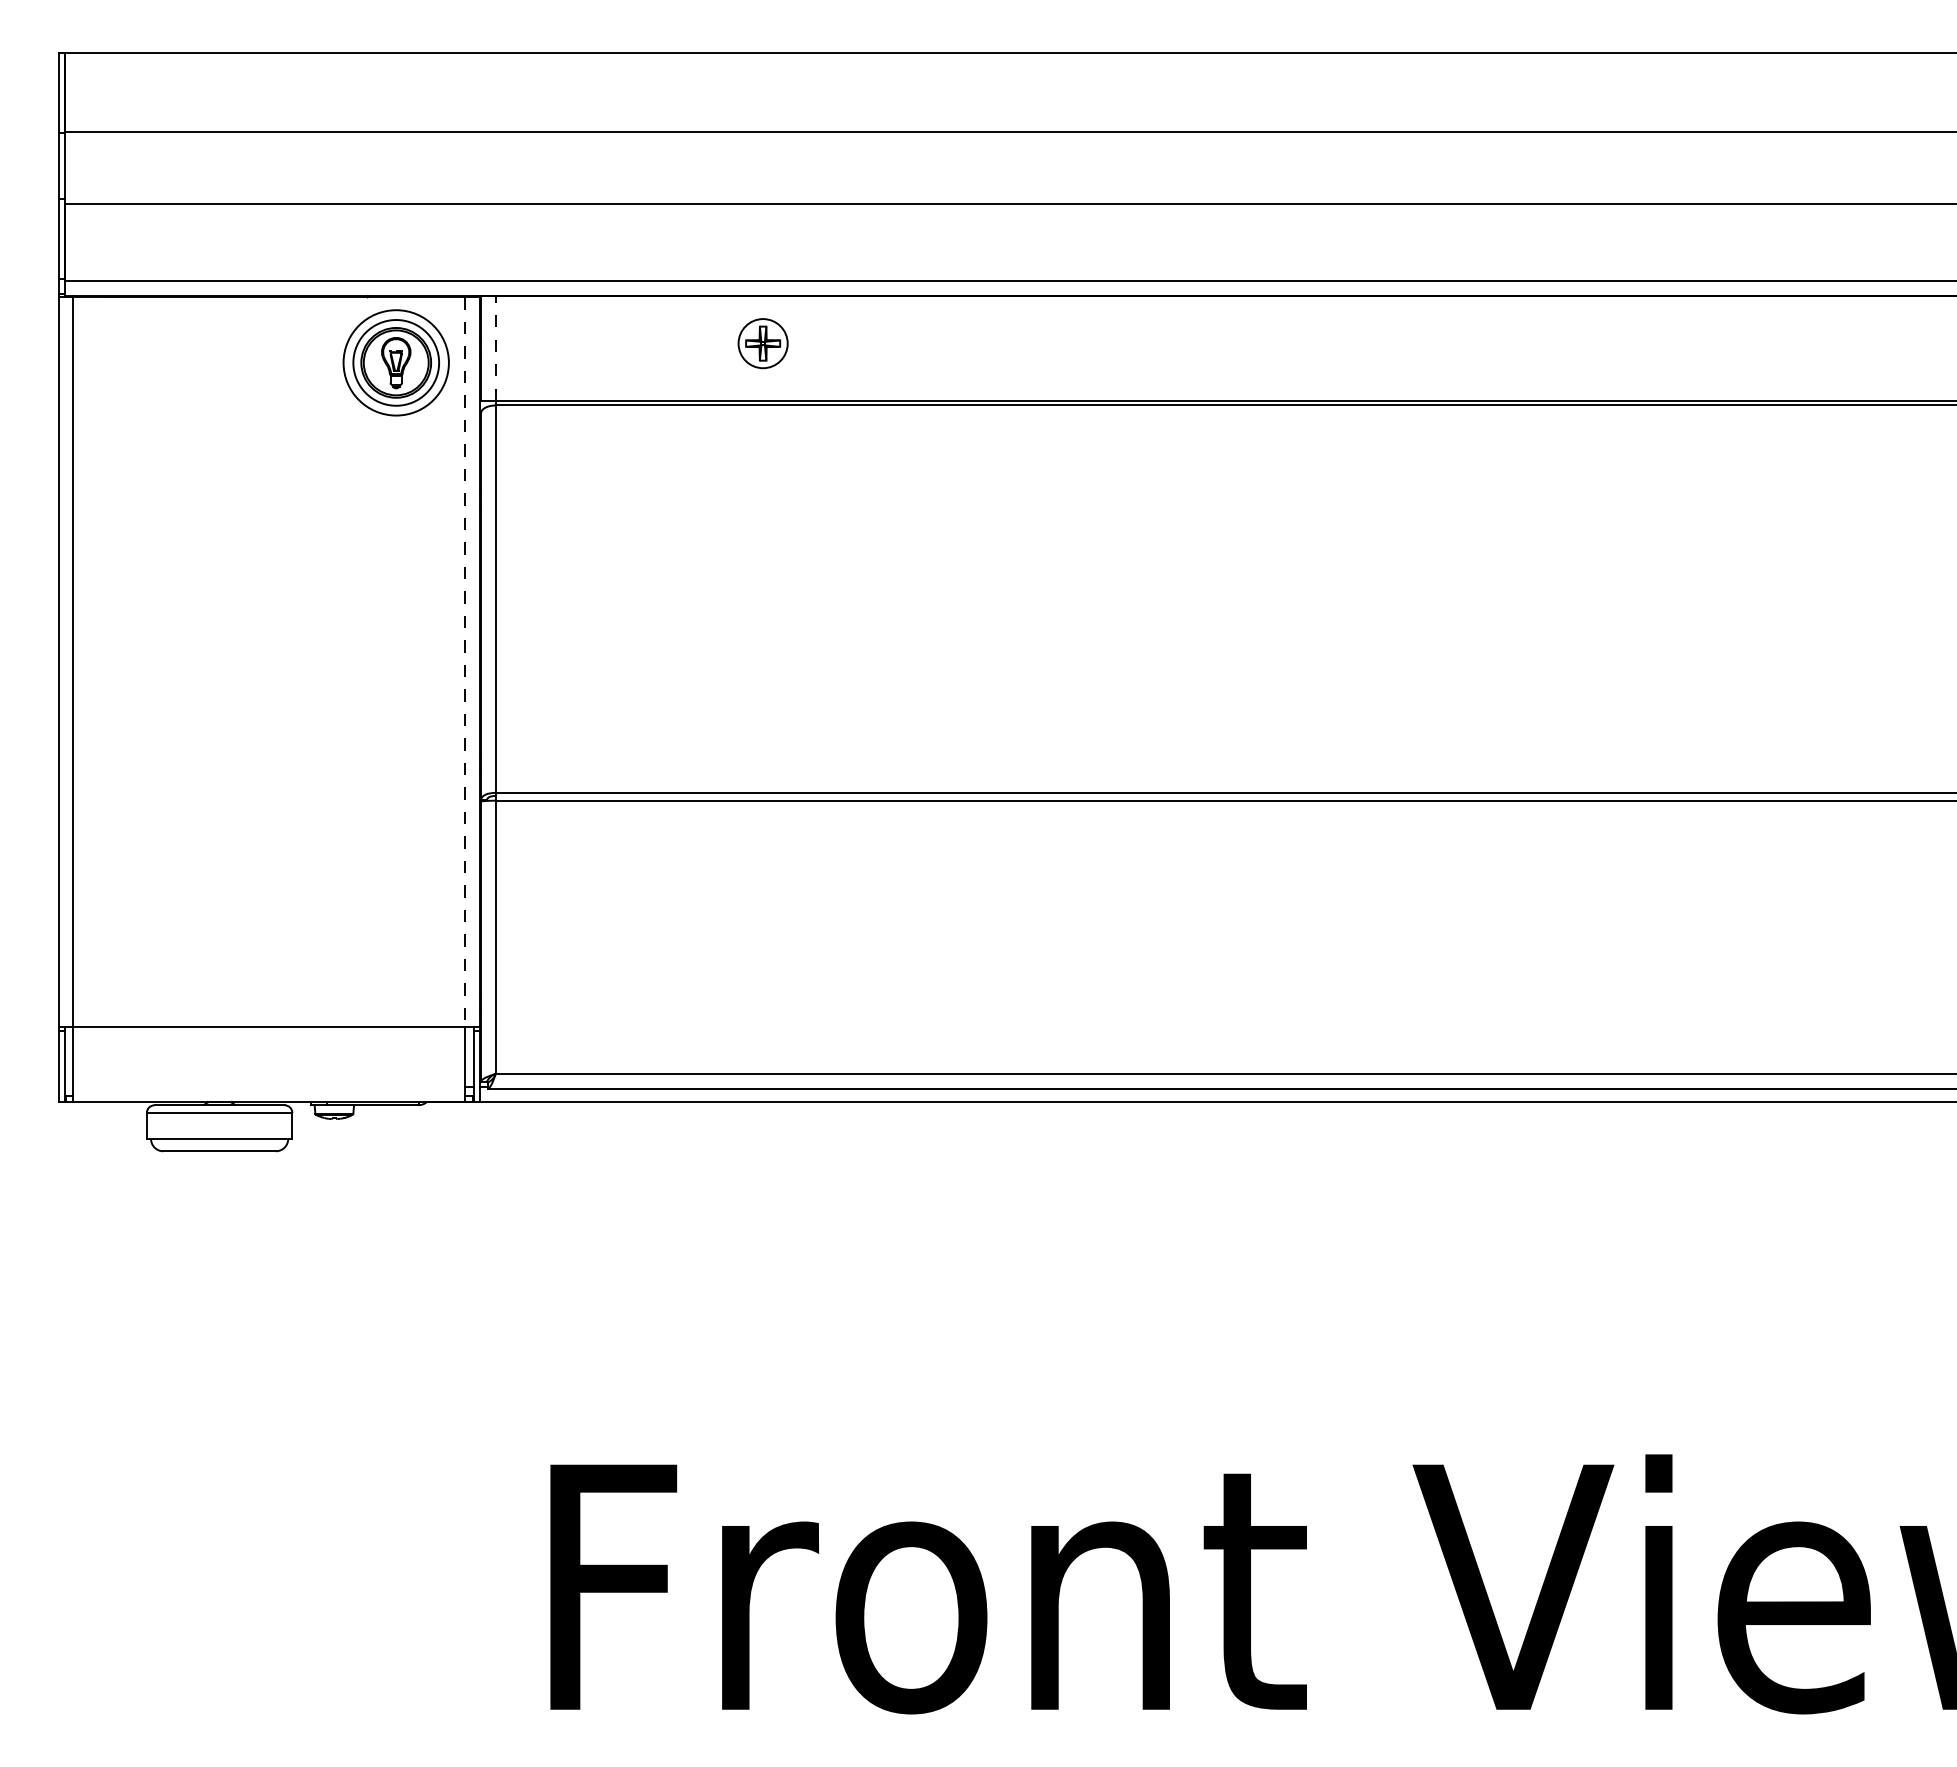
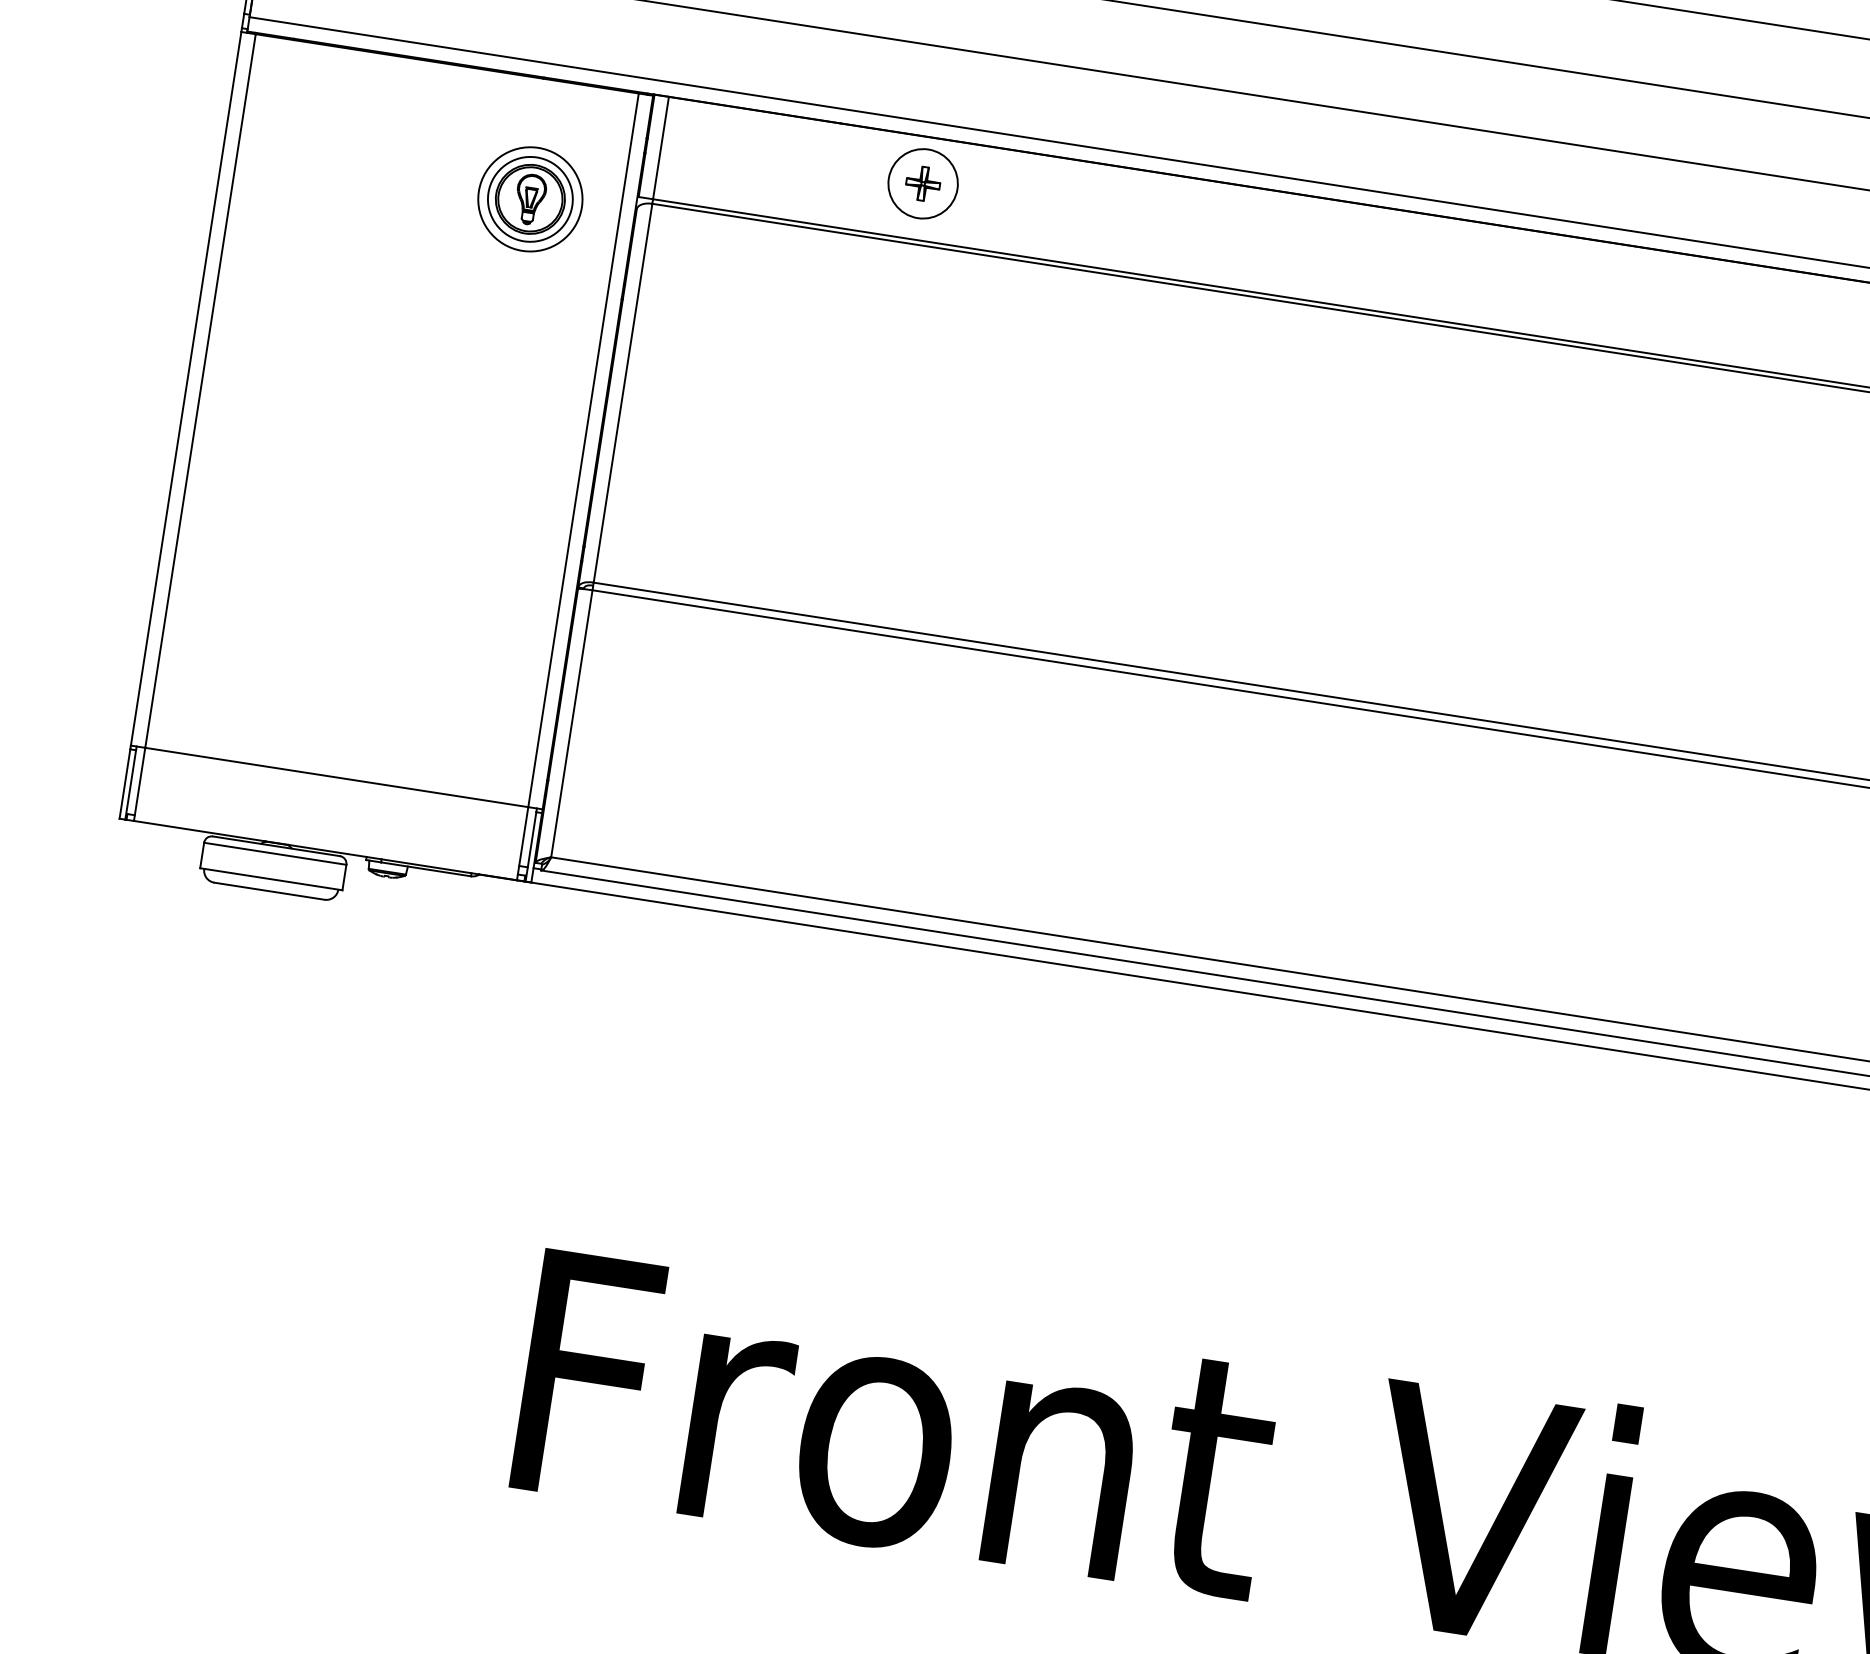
circle: (763, 343) -> (923, 183), size x1.43
line: (495, 347) -> (660, 147), dashed -> solid
part: (395, 362) -> (529, 198), moved
line: (465, 662) -> (583, 450), dashed -> solid

